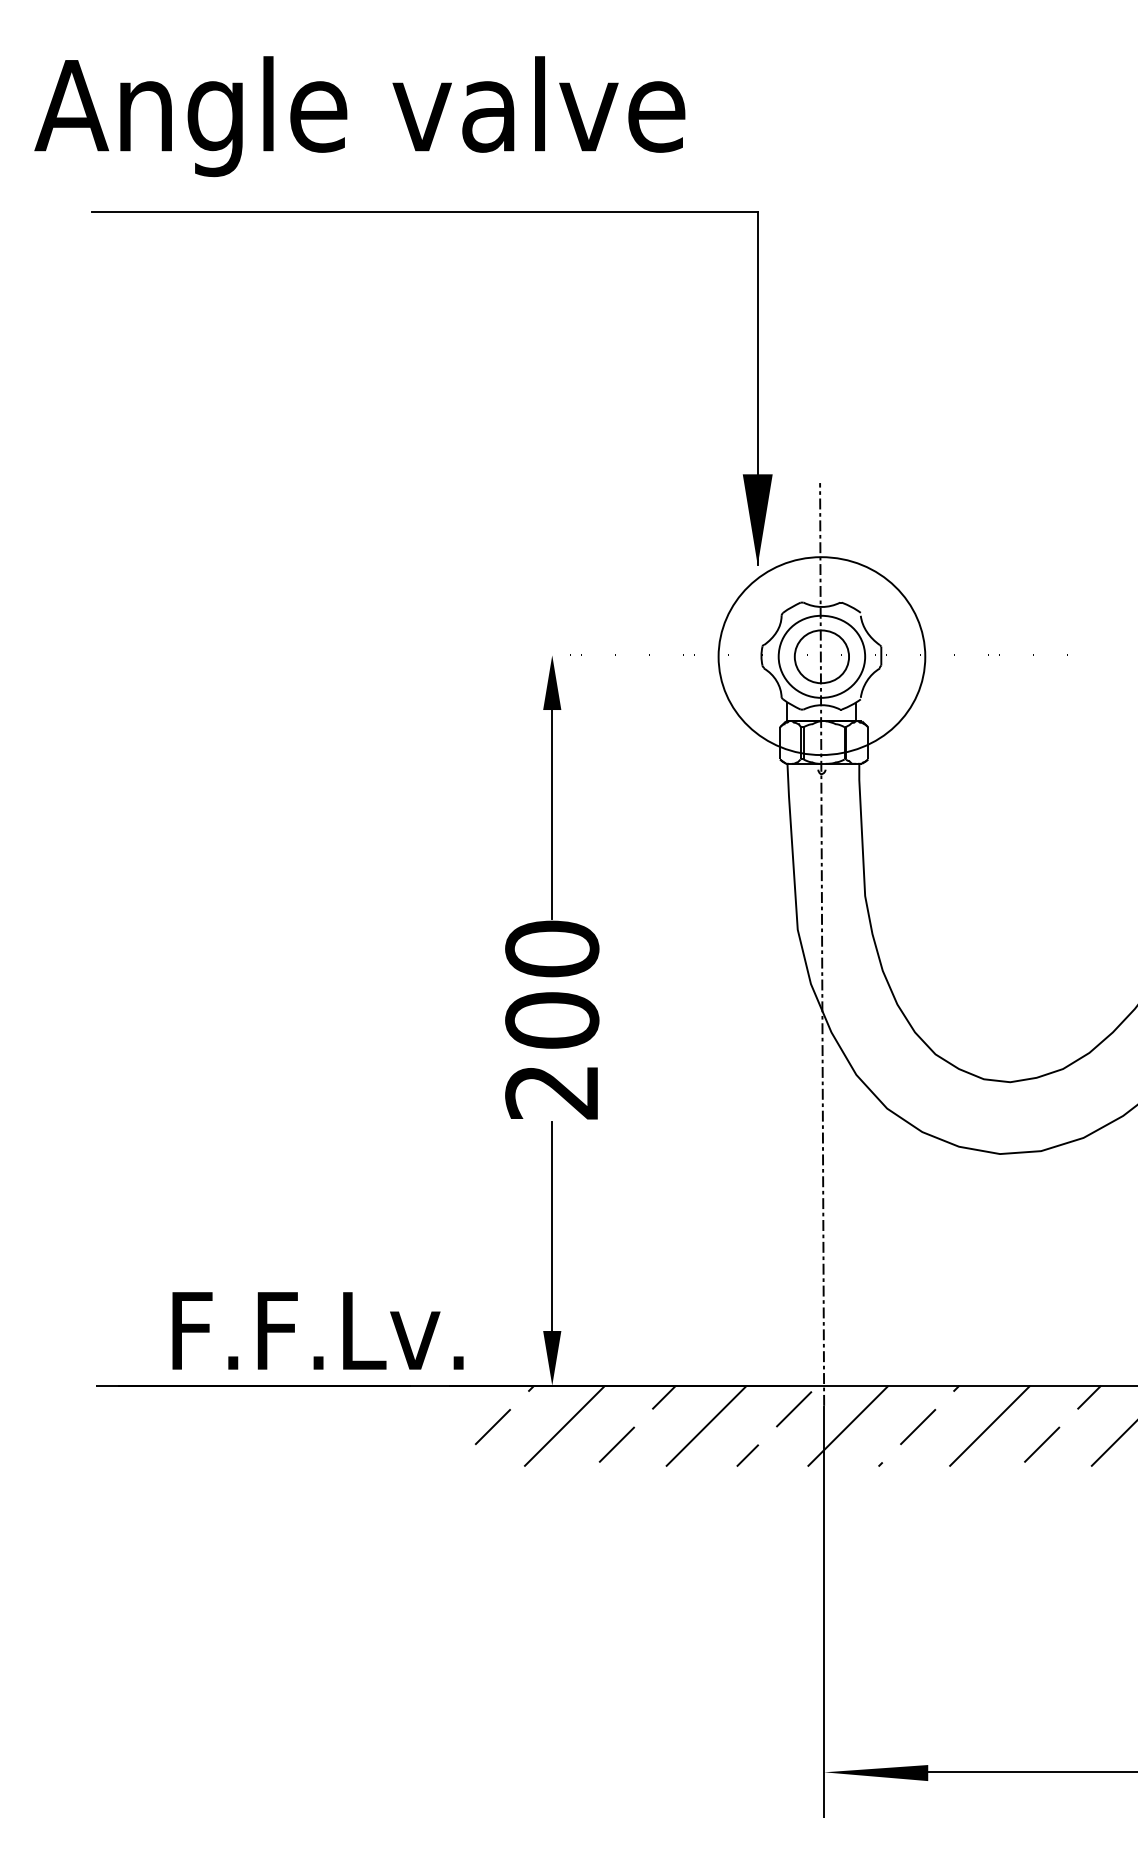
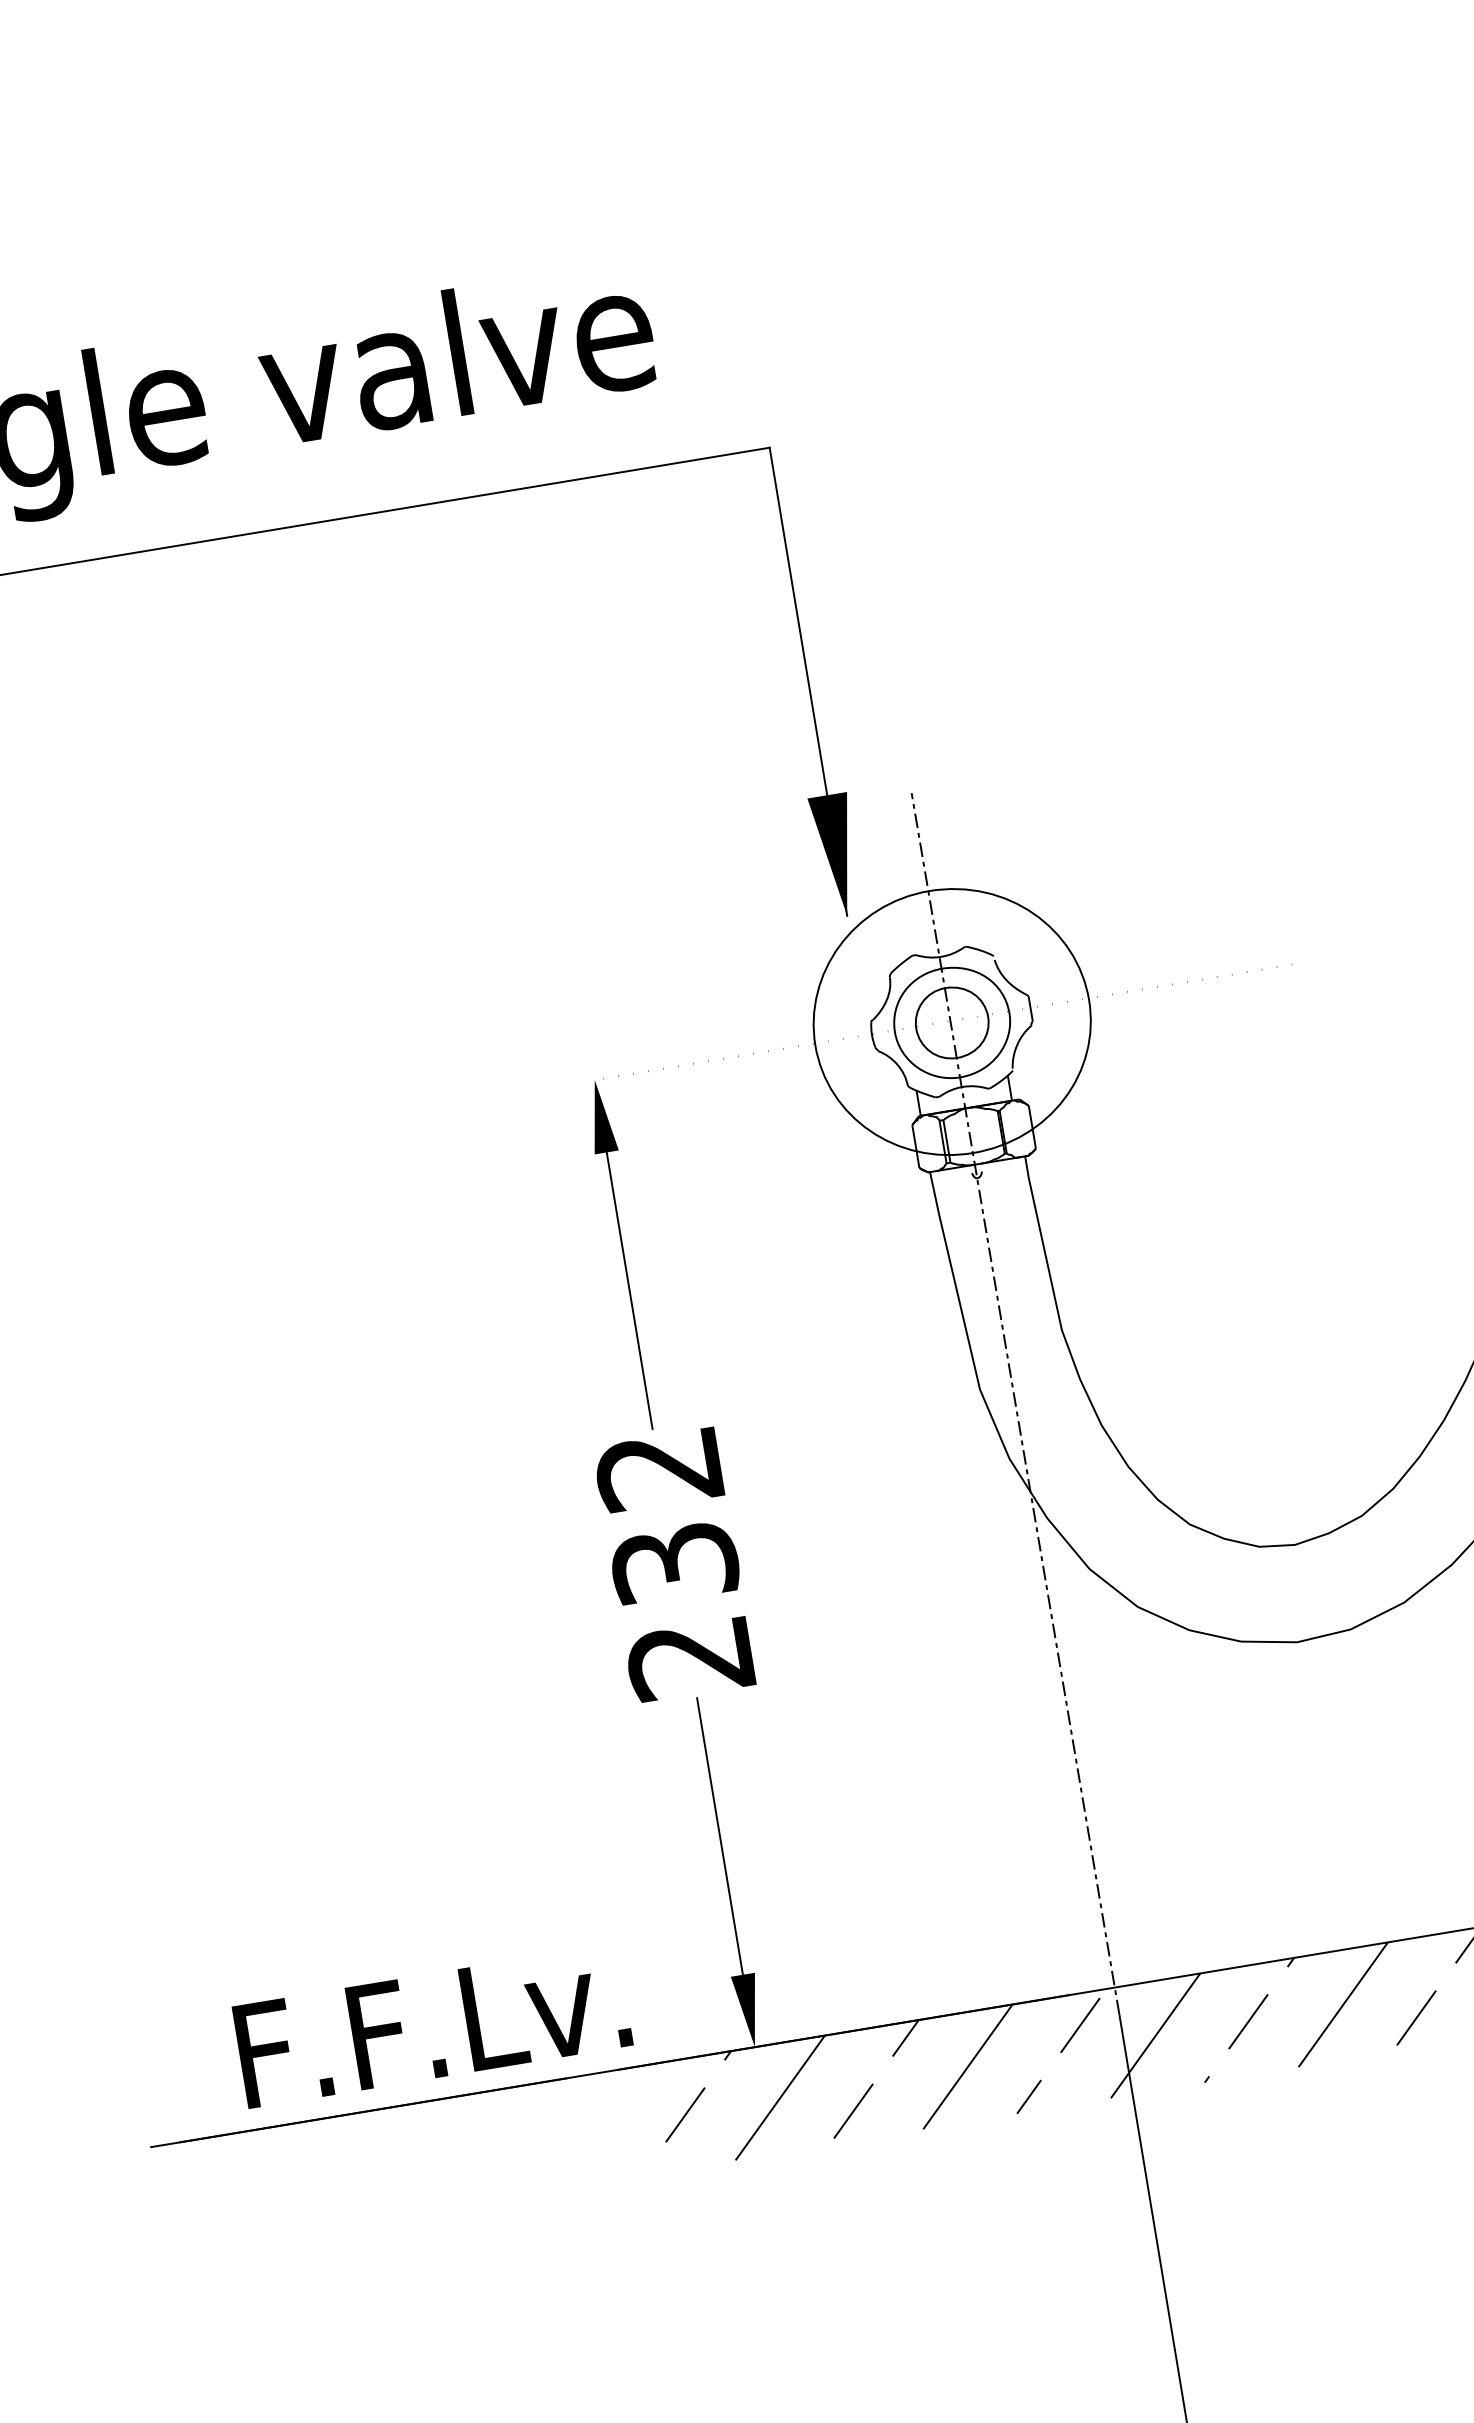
text: (552, 984) -> (667, 1515), 200 -> 232

